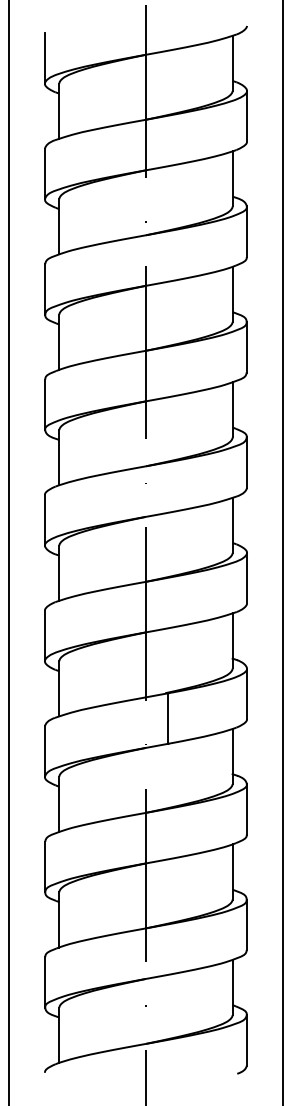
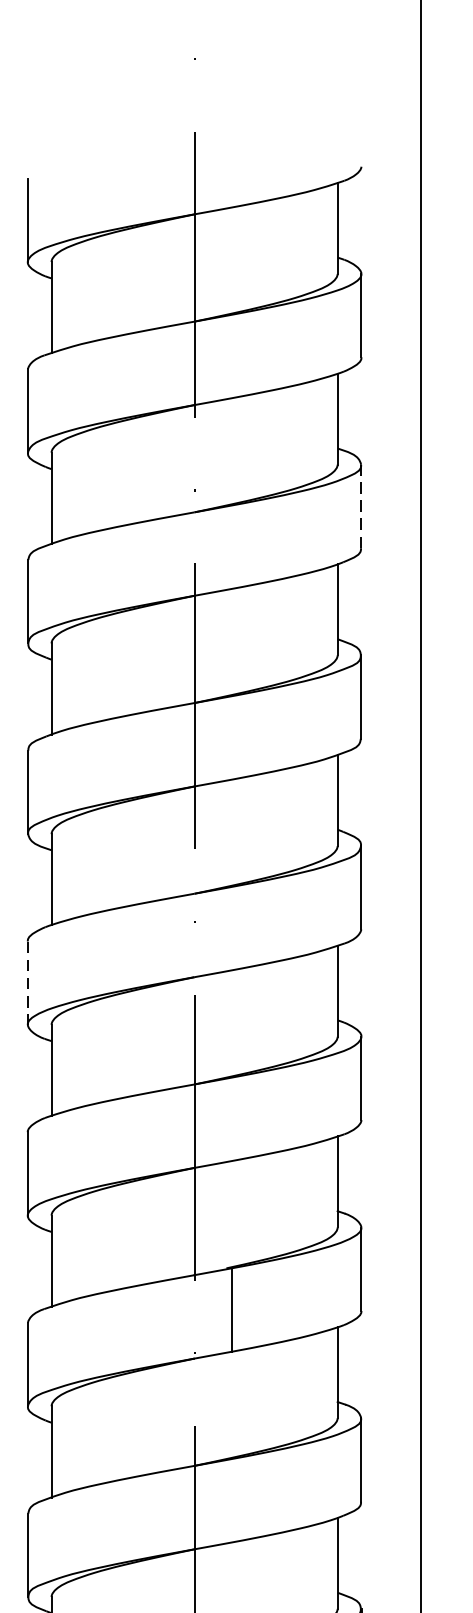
line: (247, 231) -> (362, 506), solid -> dashed
line: (44, 521) -> (27, 984), solid -> dashed

